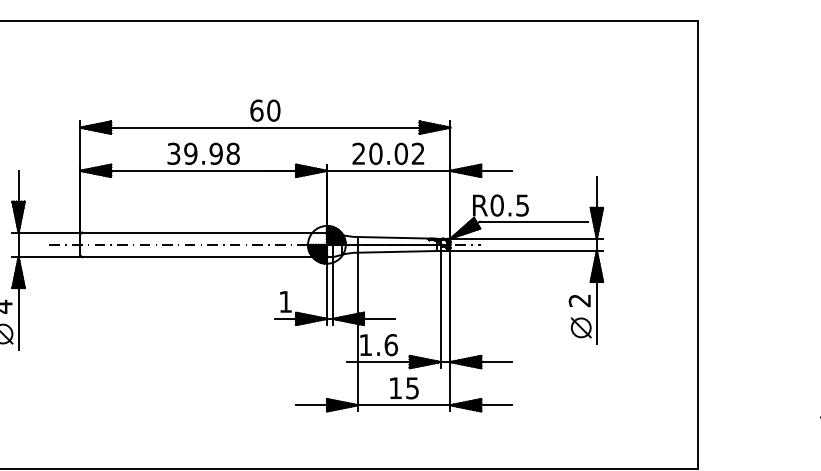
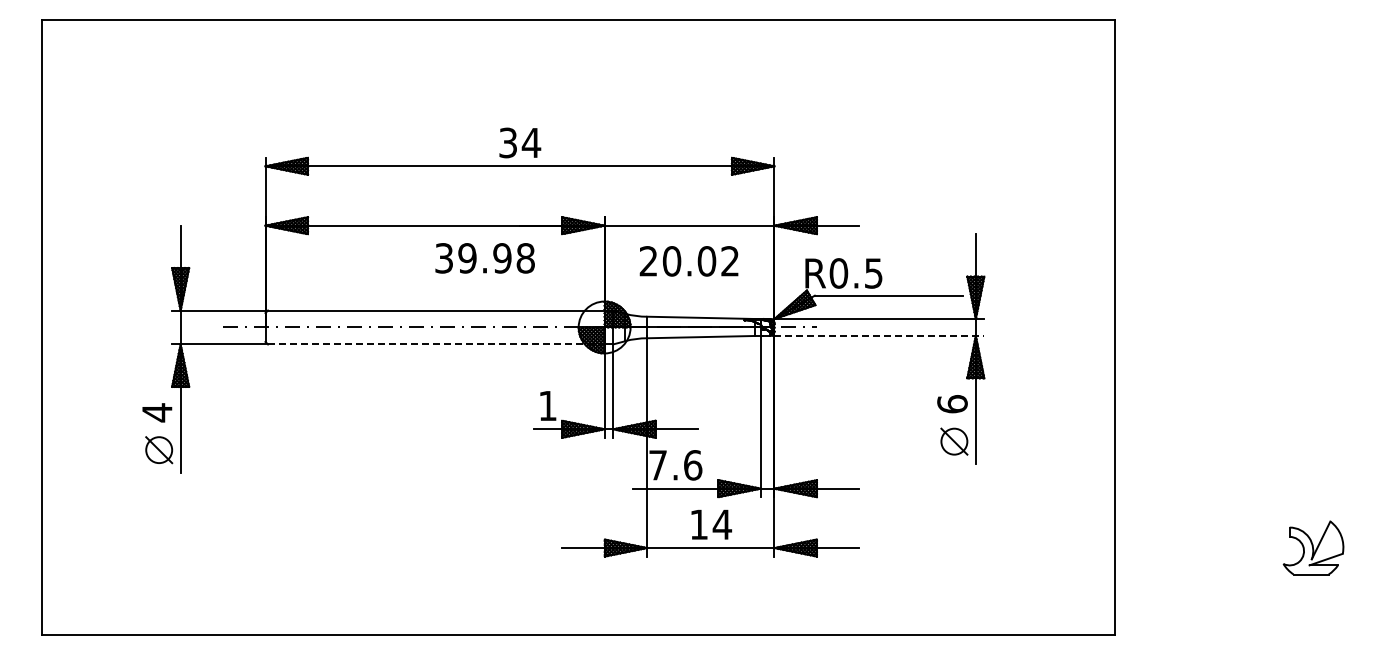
text: (265, 110) -> (520, 142), 60 -> 34
text: (203, 153) -> (484, 258), moved
text: (387, 153) -> (688, 261), moved
line: (526, 250) -> (879, 335), solid -> dashed
line: (204, 257) -> (436, 344), solid -> dashed
text: (579, 300) -> (952, 404), 2 -> 6
text: (365, 345) -> (657, 465), 1.6 -> 7.6
text: (412, 388) -> (722, 524), 15 -> 14

